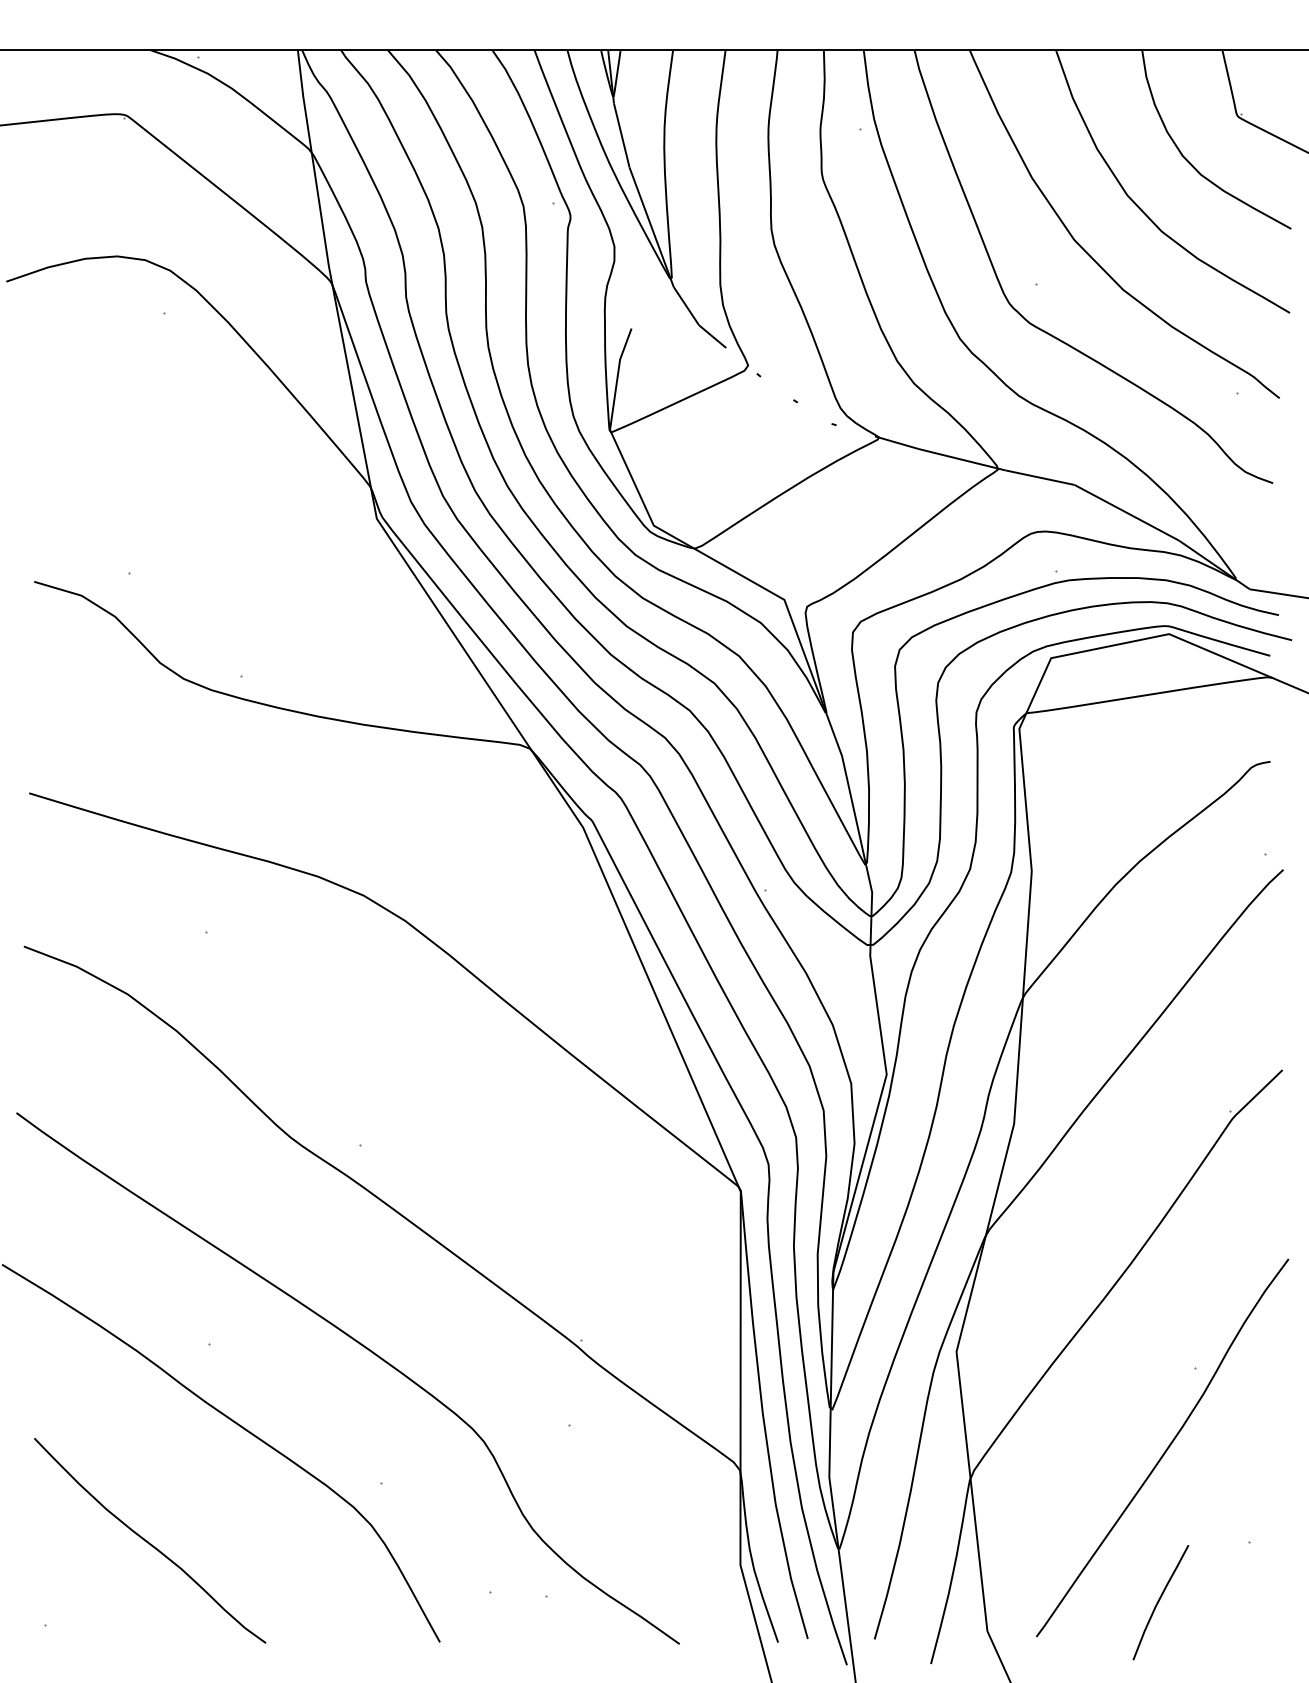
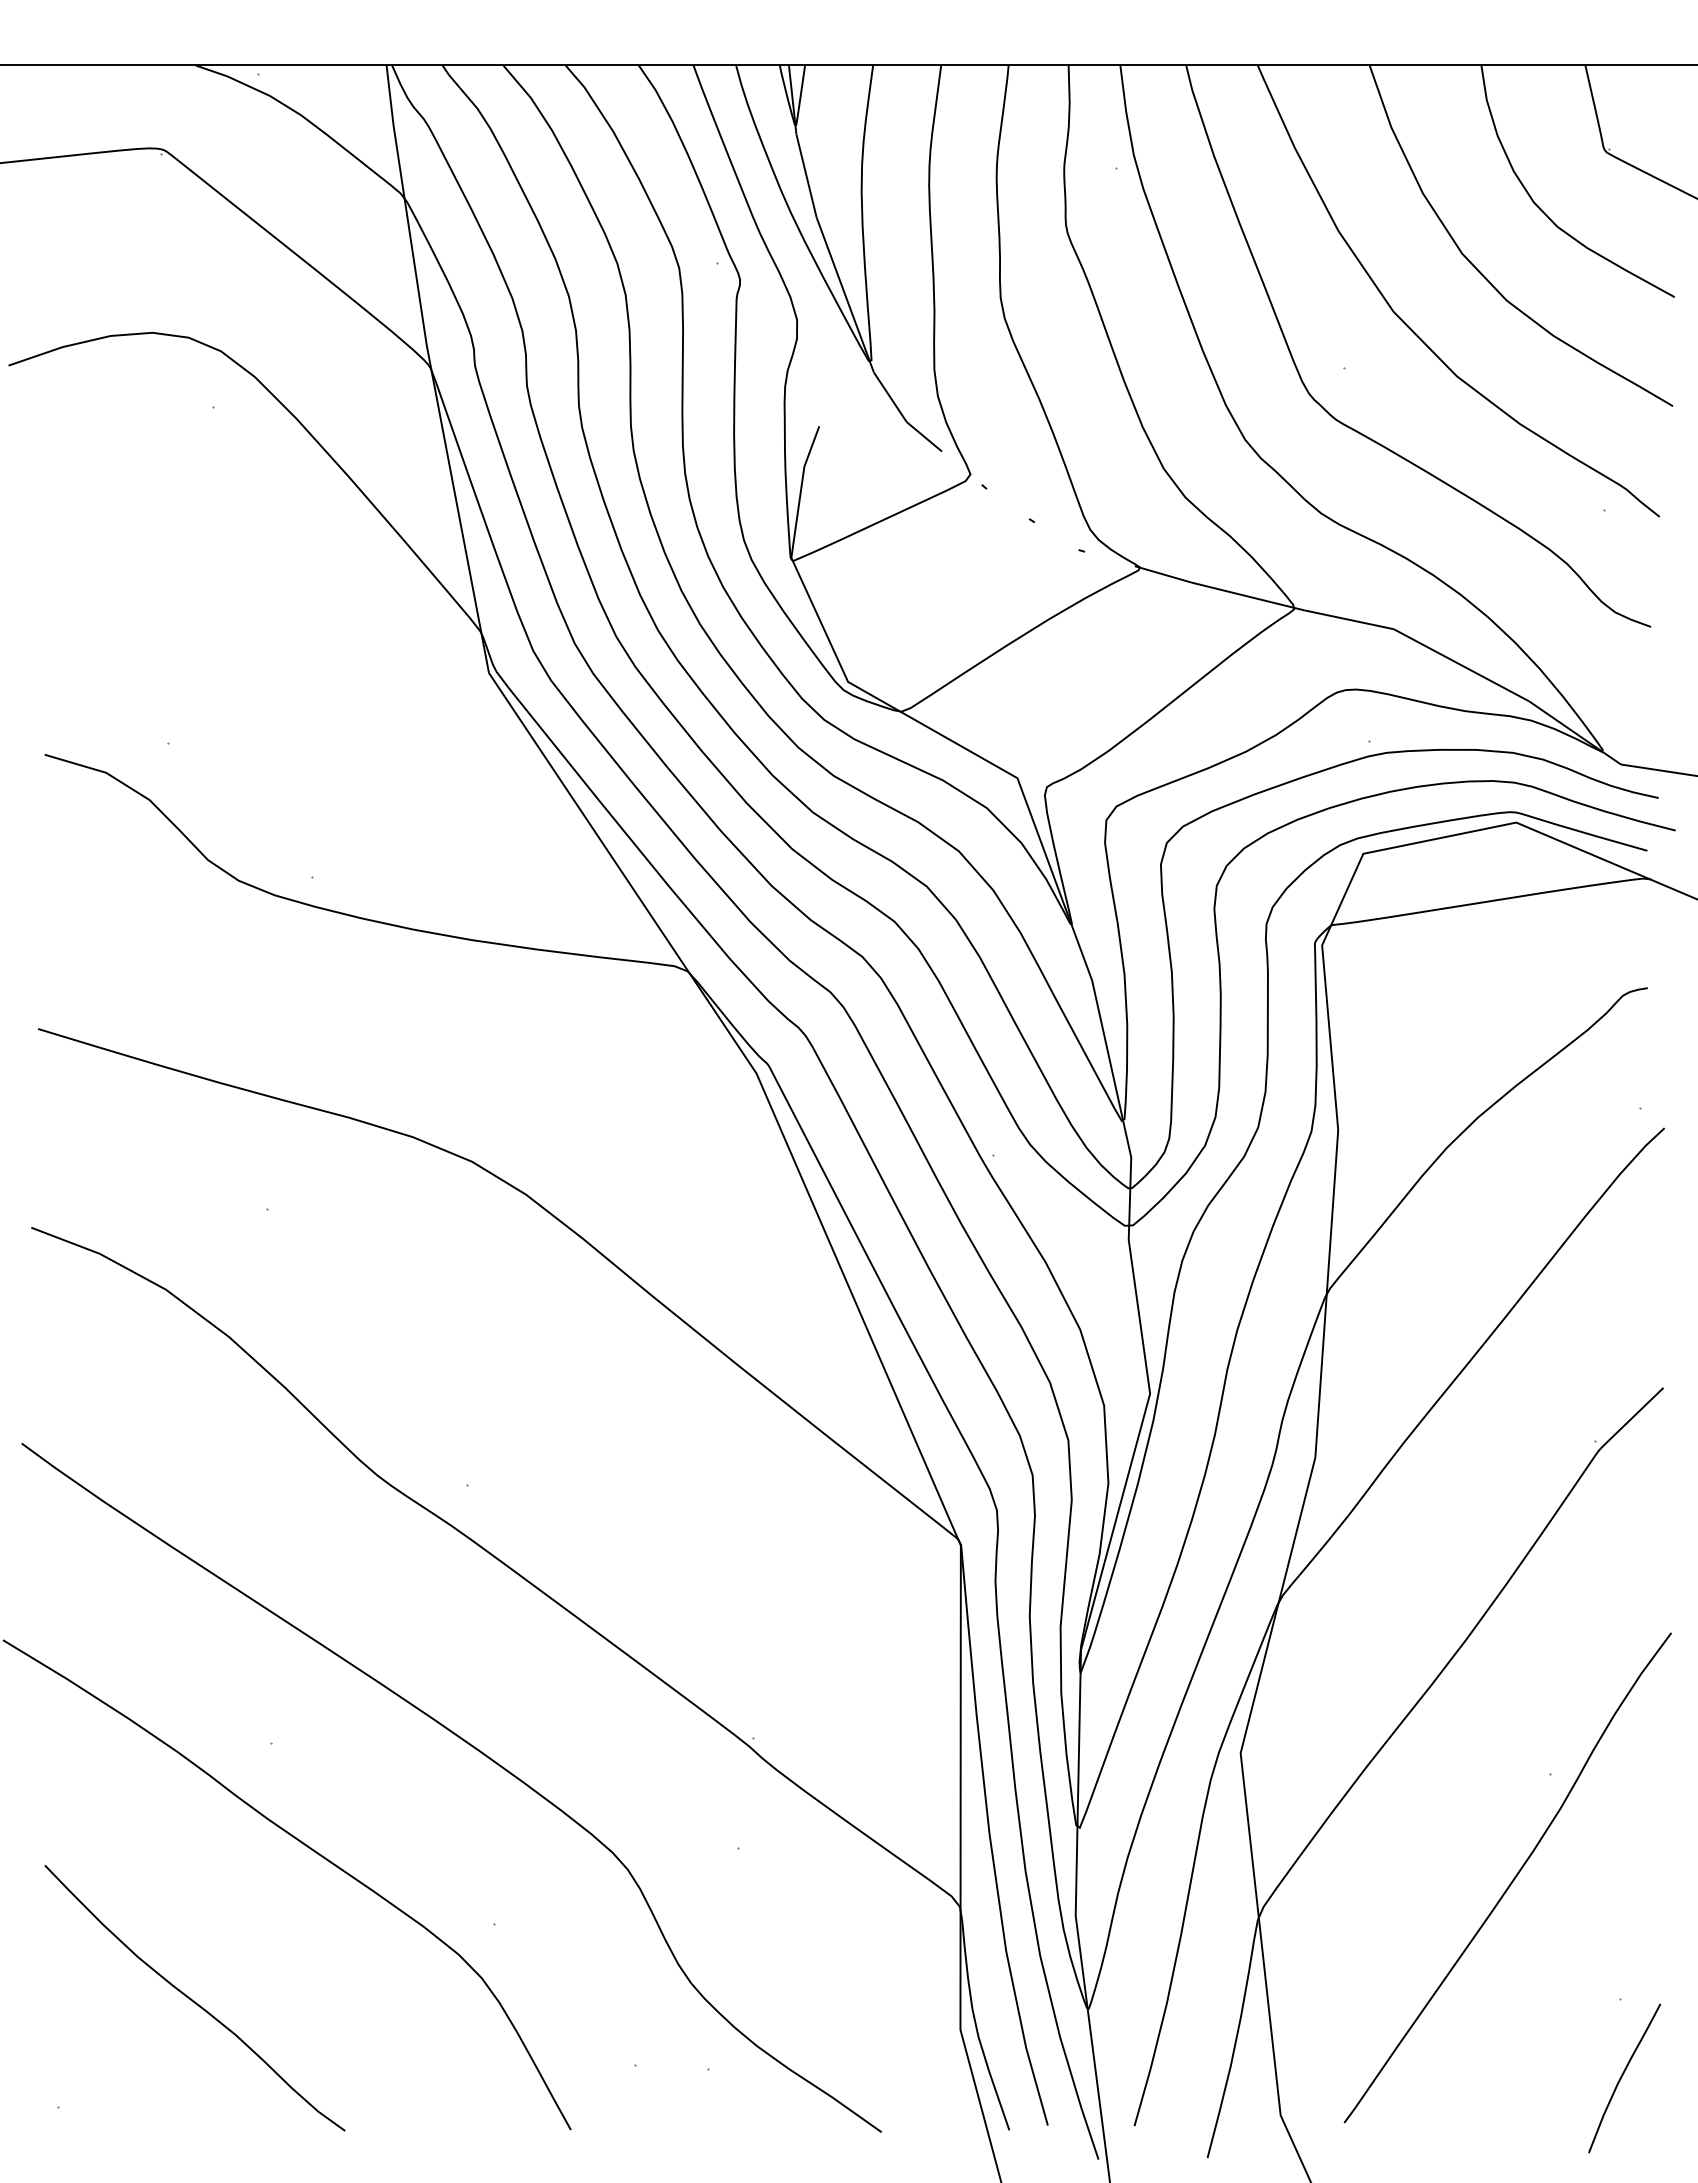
curve: (1159, 1601) -> (1622, 2077), moved

